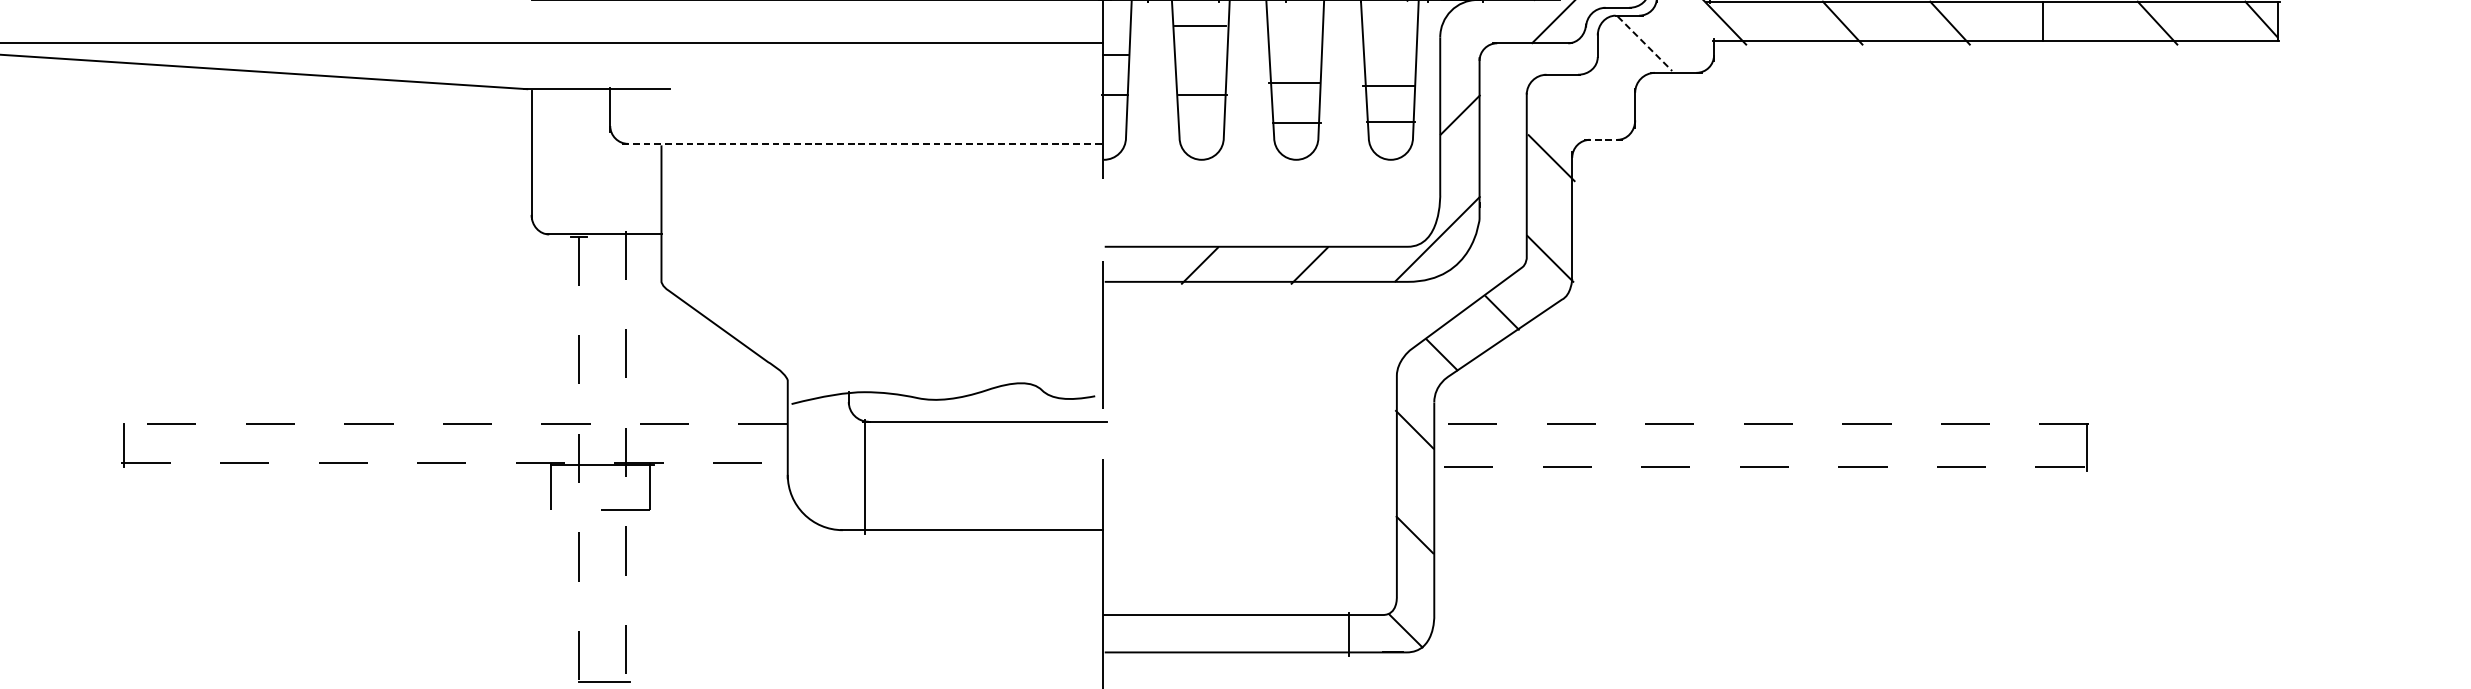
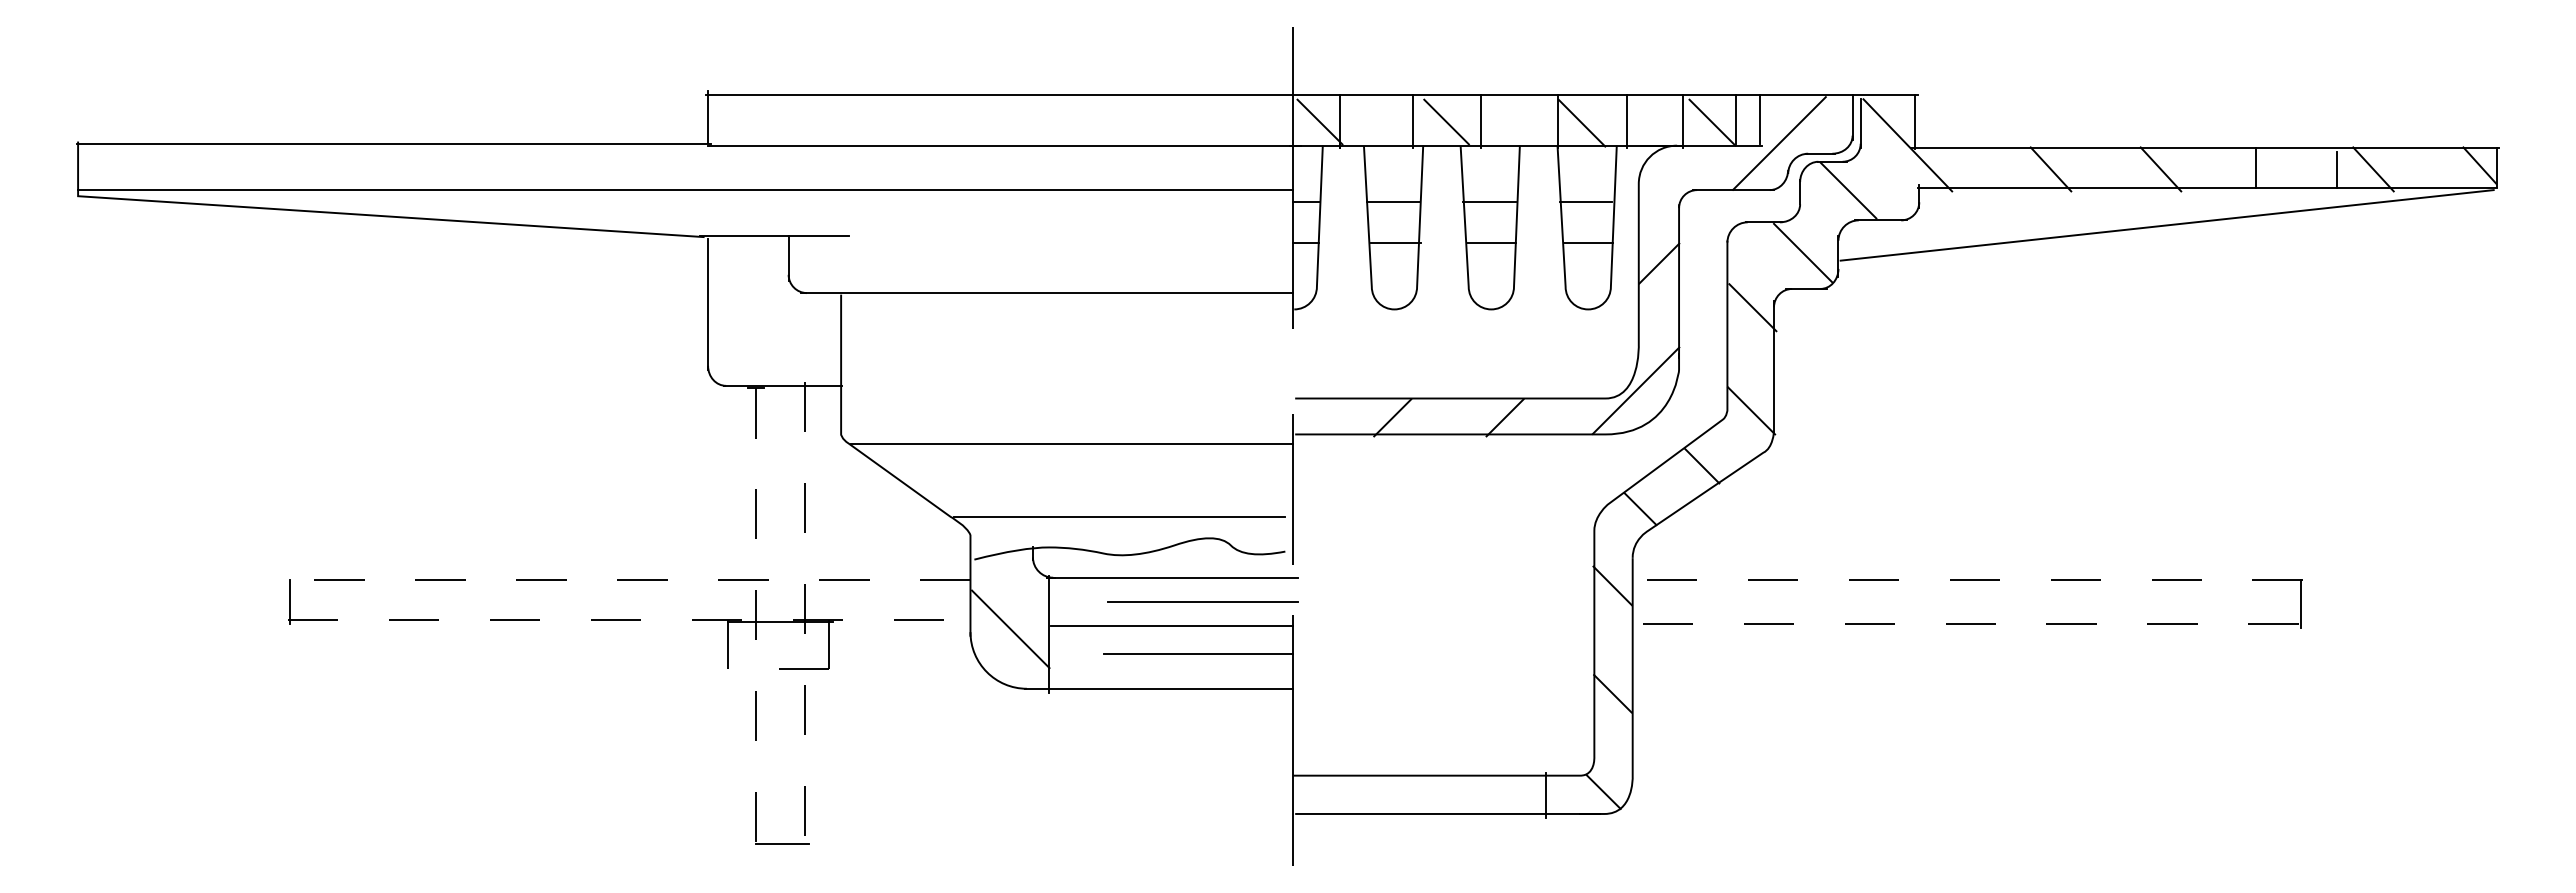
line: (2122, 23) -> (2337, 169), added
line: (1200, 26) -> (1393, 202), moved
line: (1644, 43) -> (1848, 190), dashed -> solid
line: (1955, 77) -> (2166, 225), added
line: (1294, 82) -> (1489, 202), moved
line: (1388, 86) -> (1585, 202), moved
line: (1601, 104) -> (1803, 252), added
line: (1391, 121) -> (1588, 242), moved
line: (1296, 122) -> (1491, 242), moved
line: (1603, 139) -> (1806, 288), dashed -> solid
line: (862, 144) -> (1047, 293), dashed -> solid
line: (886, 291) -> (1071, 444), added
line: (933, 362) -> (1119, 517), added
line: (1014, 444) -> (1202, 601), added
line: (985, 469) -> (1172, 626), added
line: (826, 472) -> (1010, 629), added
line: (1010, 496) -> (1198, 654), added

